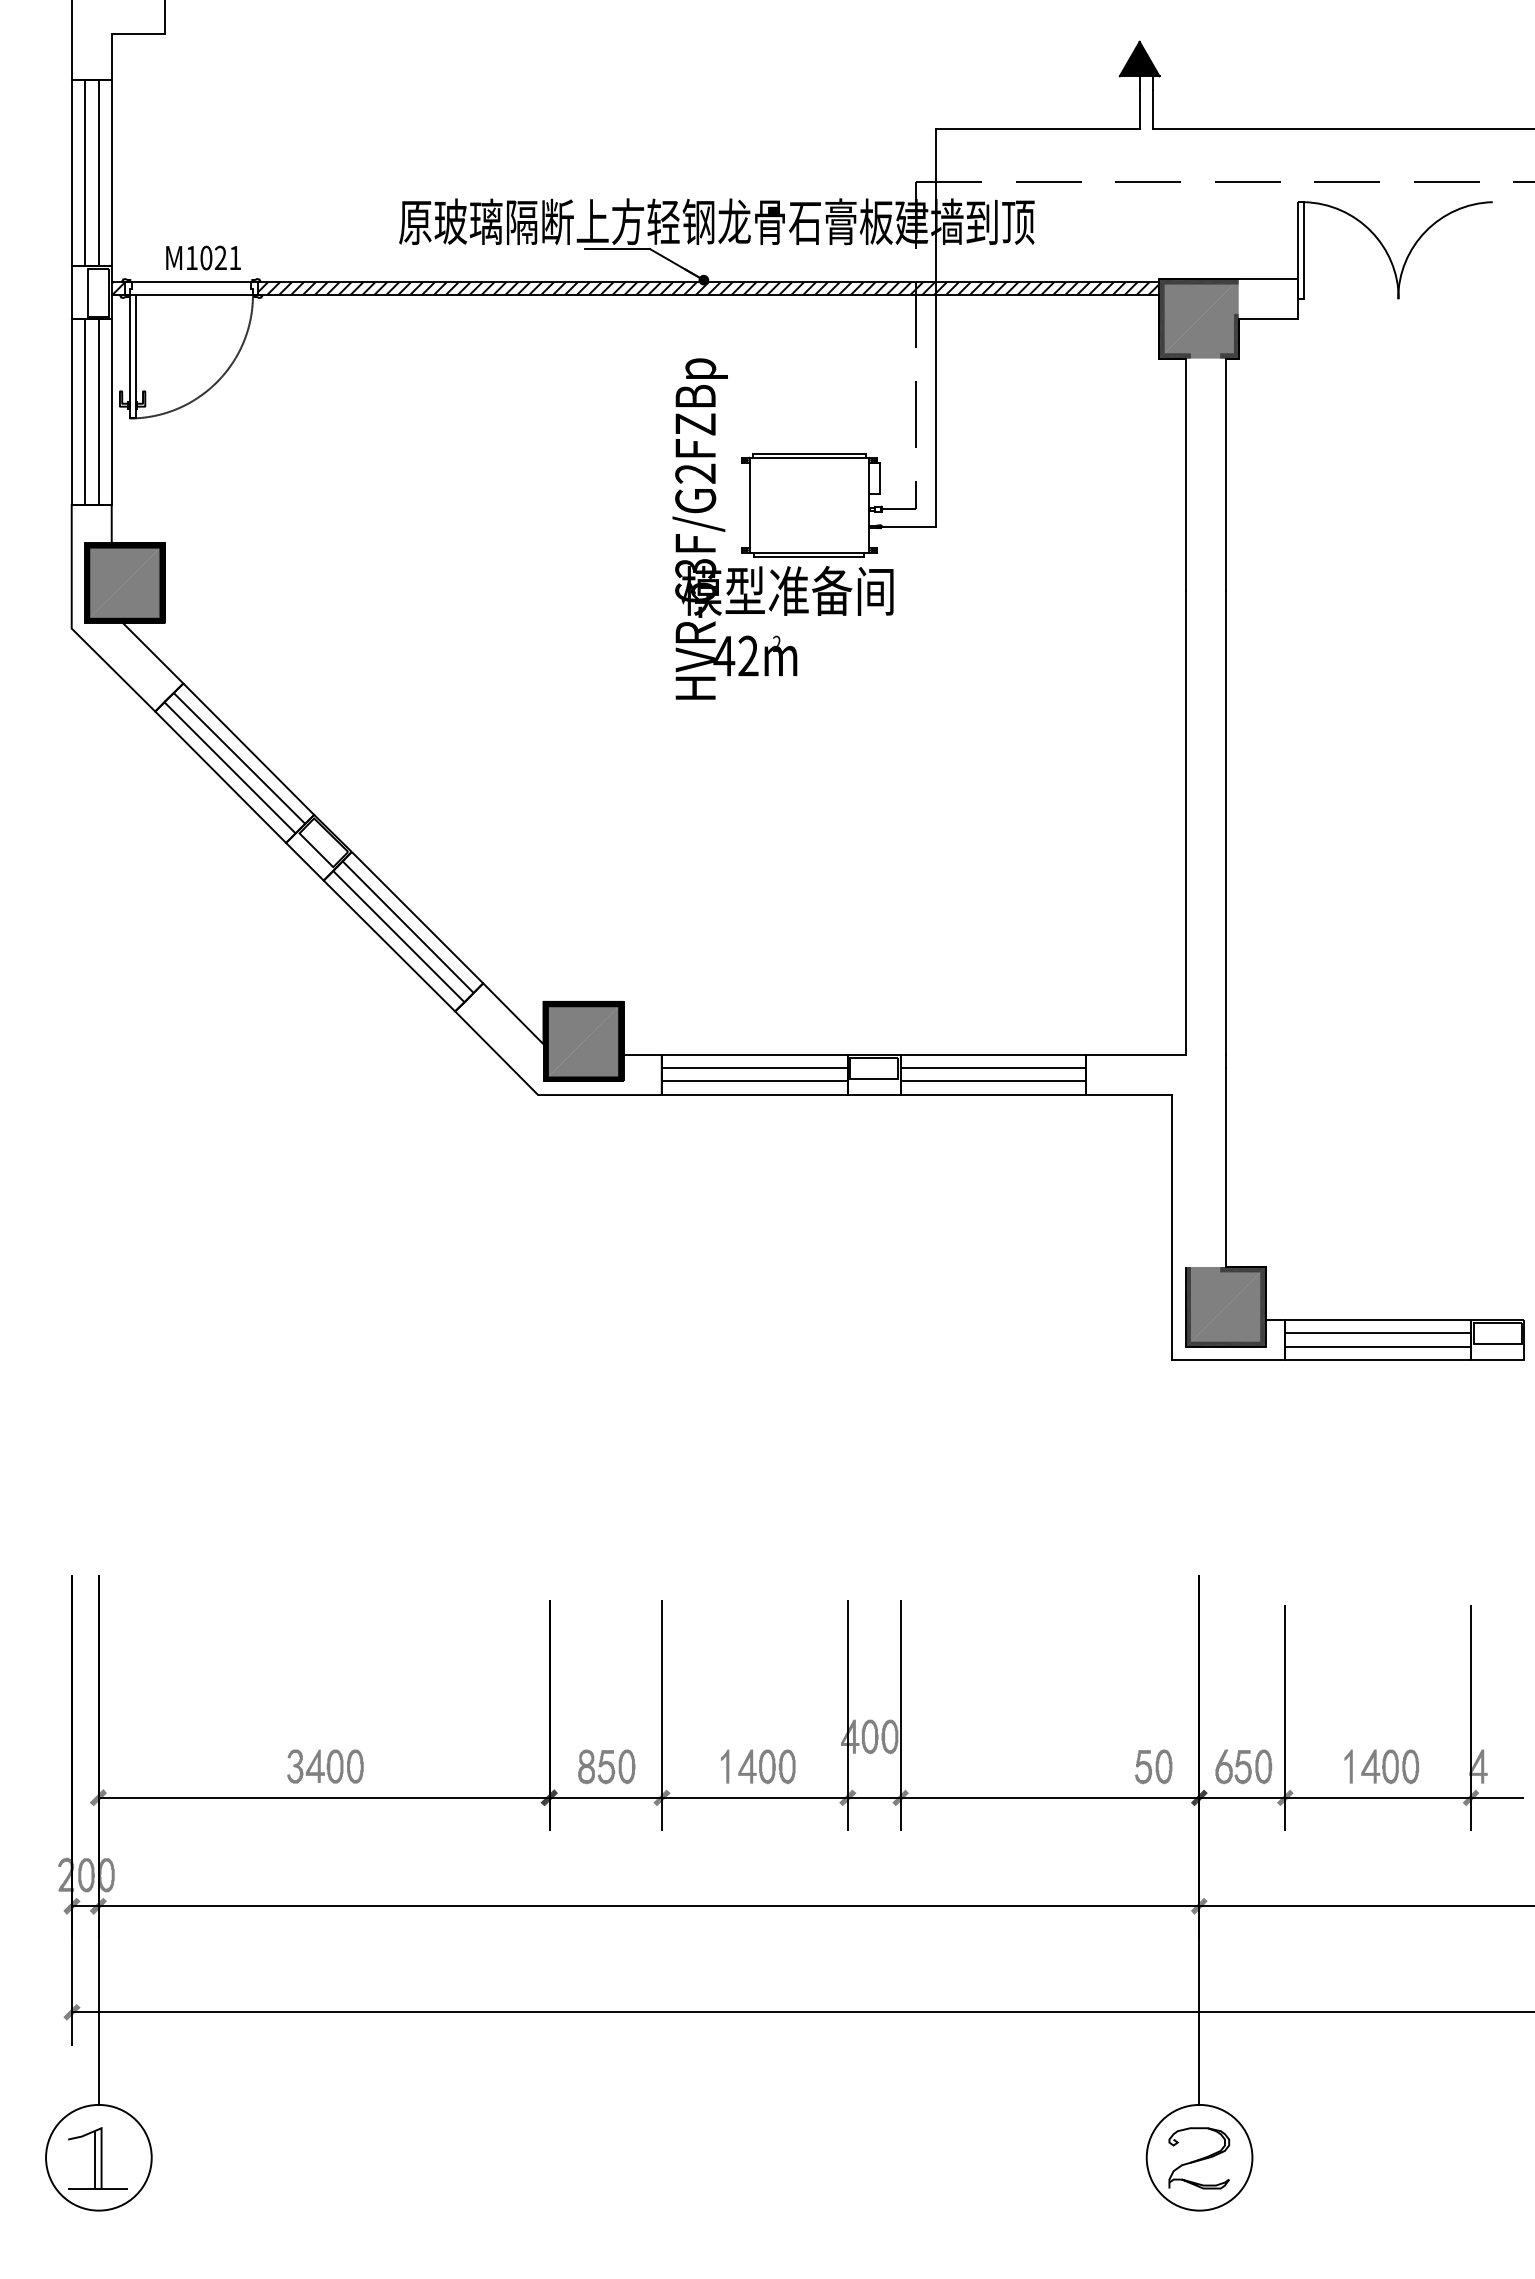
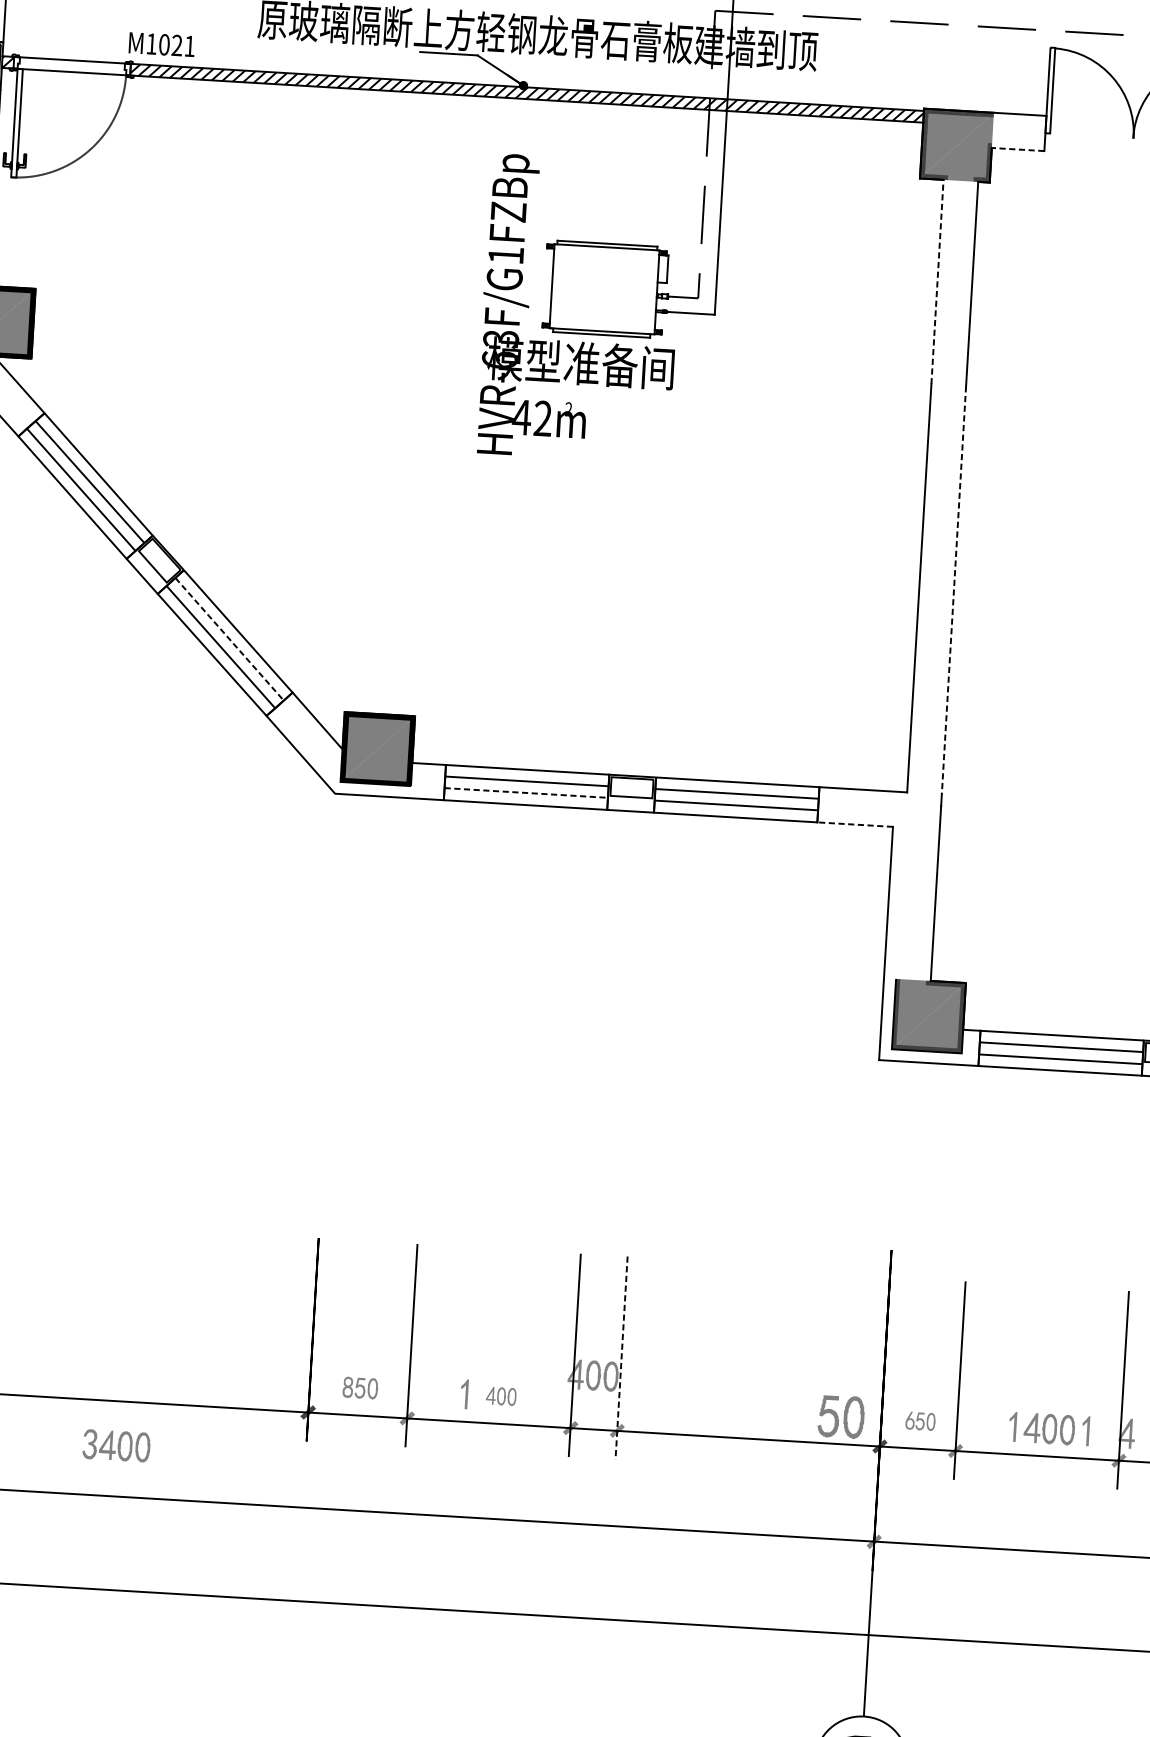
text: (203, 257) -> (161, 44), moved
line: (1268, 319) -> (1018, 149), solid -> dashed
text: (695, 473) -> (506, 255), HVR-63F/G2FZBp -> HVR-63F/G1FZBp
line: (1186, 474) -> (937, 281), solid -> dashed
line: (1225, 823) -> (953, 590), solid -> dashed
line: (408, 927) -> (229, 639), solid -> dashed
line: (754, 1081) -> (526, 793), solid -> dashed
line: (1129, 1095) -> (855, 825), solid -> dashed
line: (900, 1715) -> (621, 1358), solid -> dashed
part: (325, 1766) -> (116, 1445), moved
part: (606, 1766) -> (360, 1387), size x0.7
part: (766, 1766) -> (500, 1396), size x0.6
part: (1153, 1766) -> (841, 1416), size x1.4
part: (1243, 1766) -> (920, 1421), size x0.6
part: (1431, 1766) -> (1085, 1431), added

